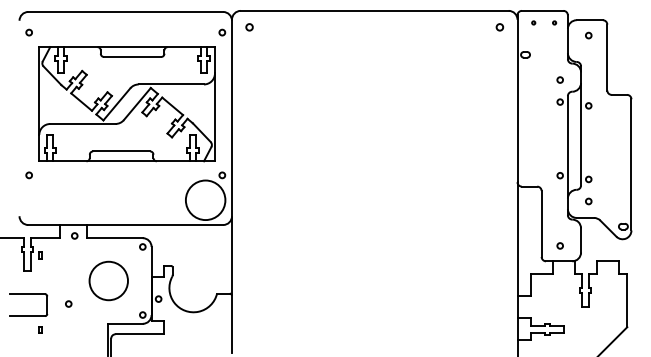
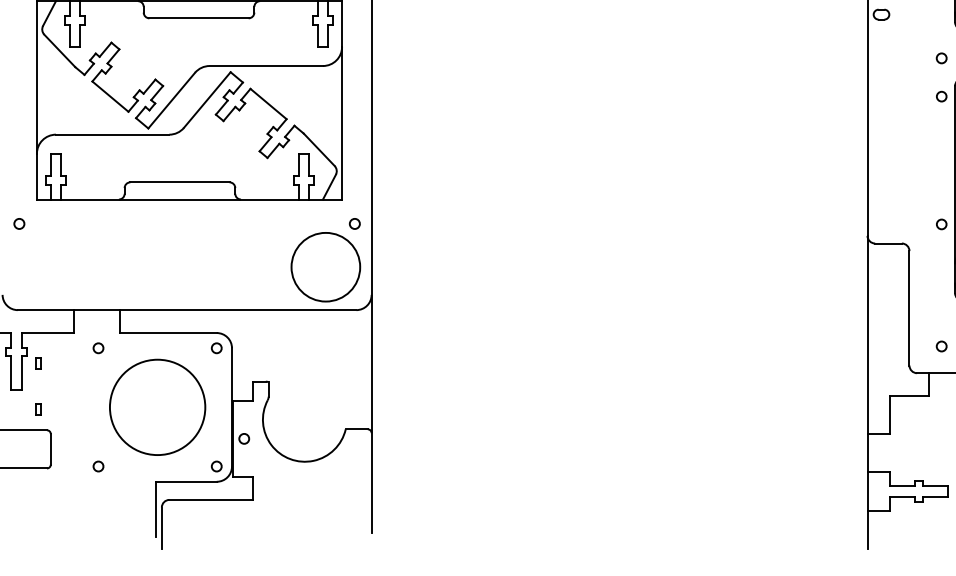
circle: (74, 235) -> (98, 347), moved
circle: (108, 280) -> (157, 406), size x1.43
circle: (68, 303) -> (98, 465), moved
part: (40, 329) -> (39, 408), moved

